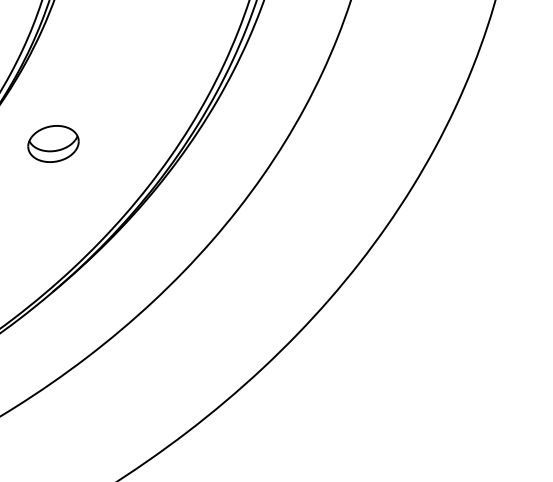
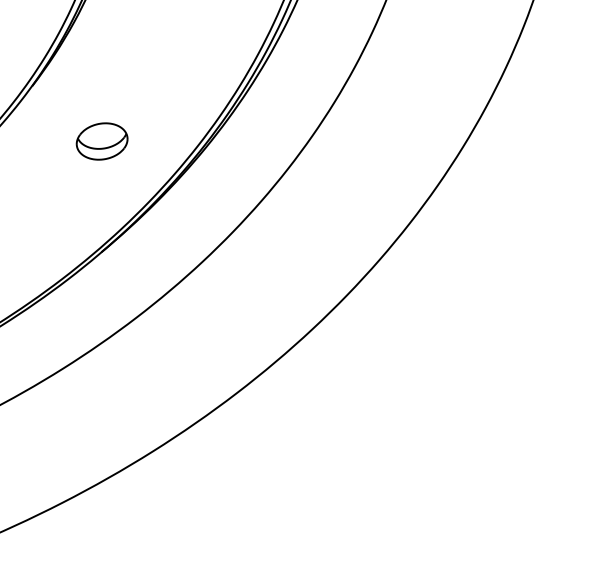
part: (52, 143) -> (101, 141), moved

